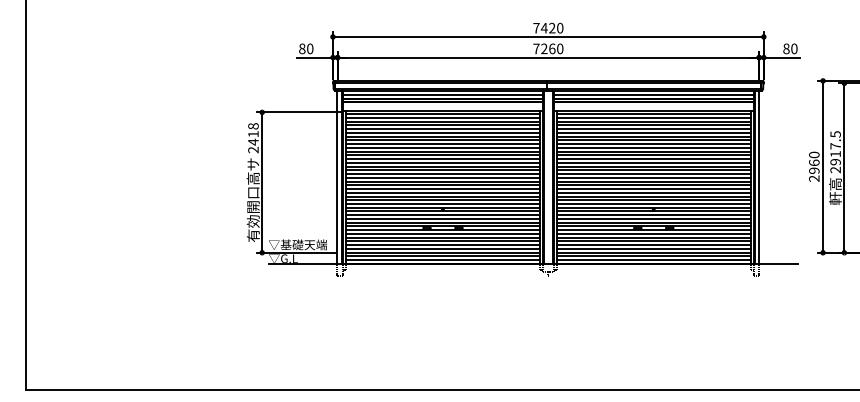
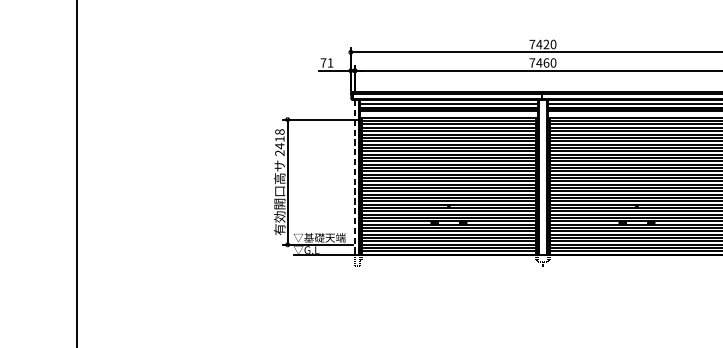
text: (306, 48) -> (327, 62), 80 -> 71
text: (543, 48) -> (538, 62), 7260 -> 7460
line: (337, 177) -> (354, 177), solid -> dashed

